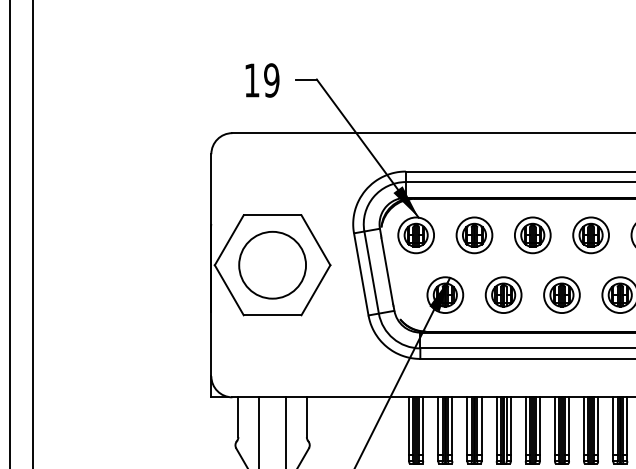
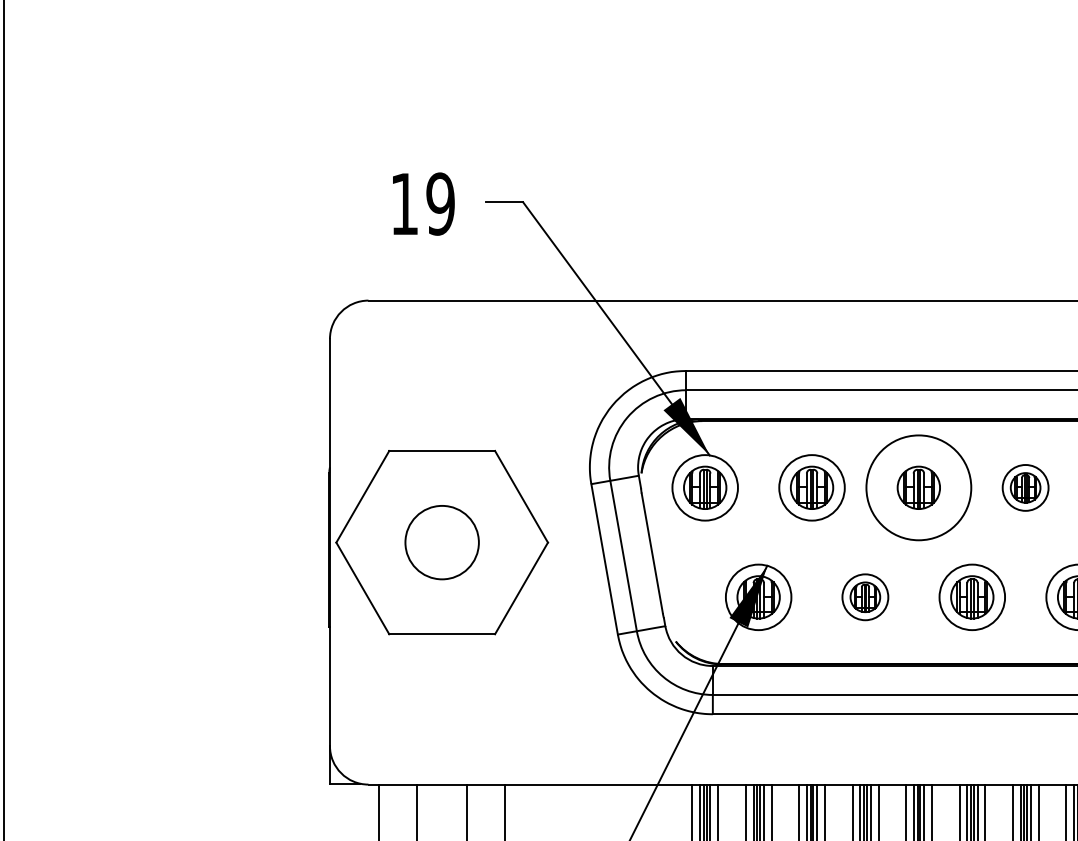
circle: (532, 235) -> (918, 488), size x1.6
part: (590, 235) -> (1024, 488), size x0.7
circle: (272, 264) -> (441, 541), size x0.6
part: (503, 294) -> (865, 596), size x0.7

